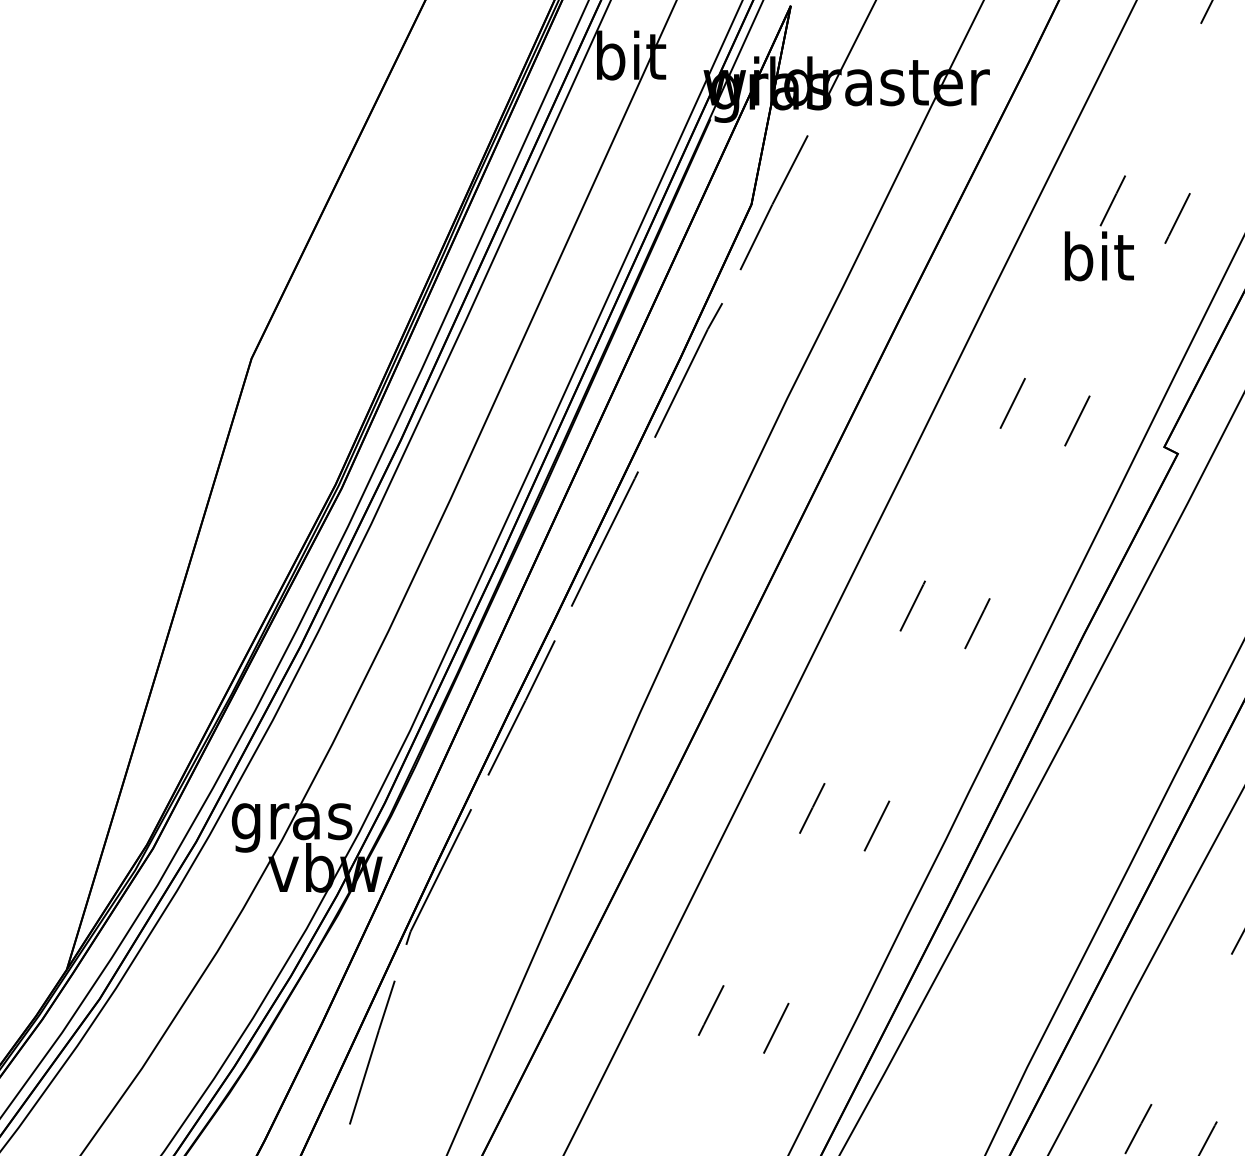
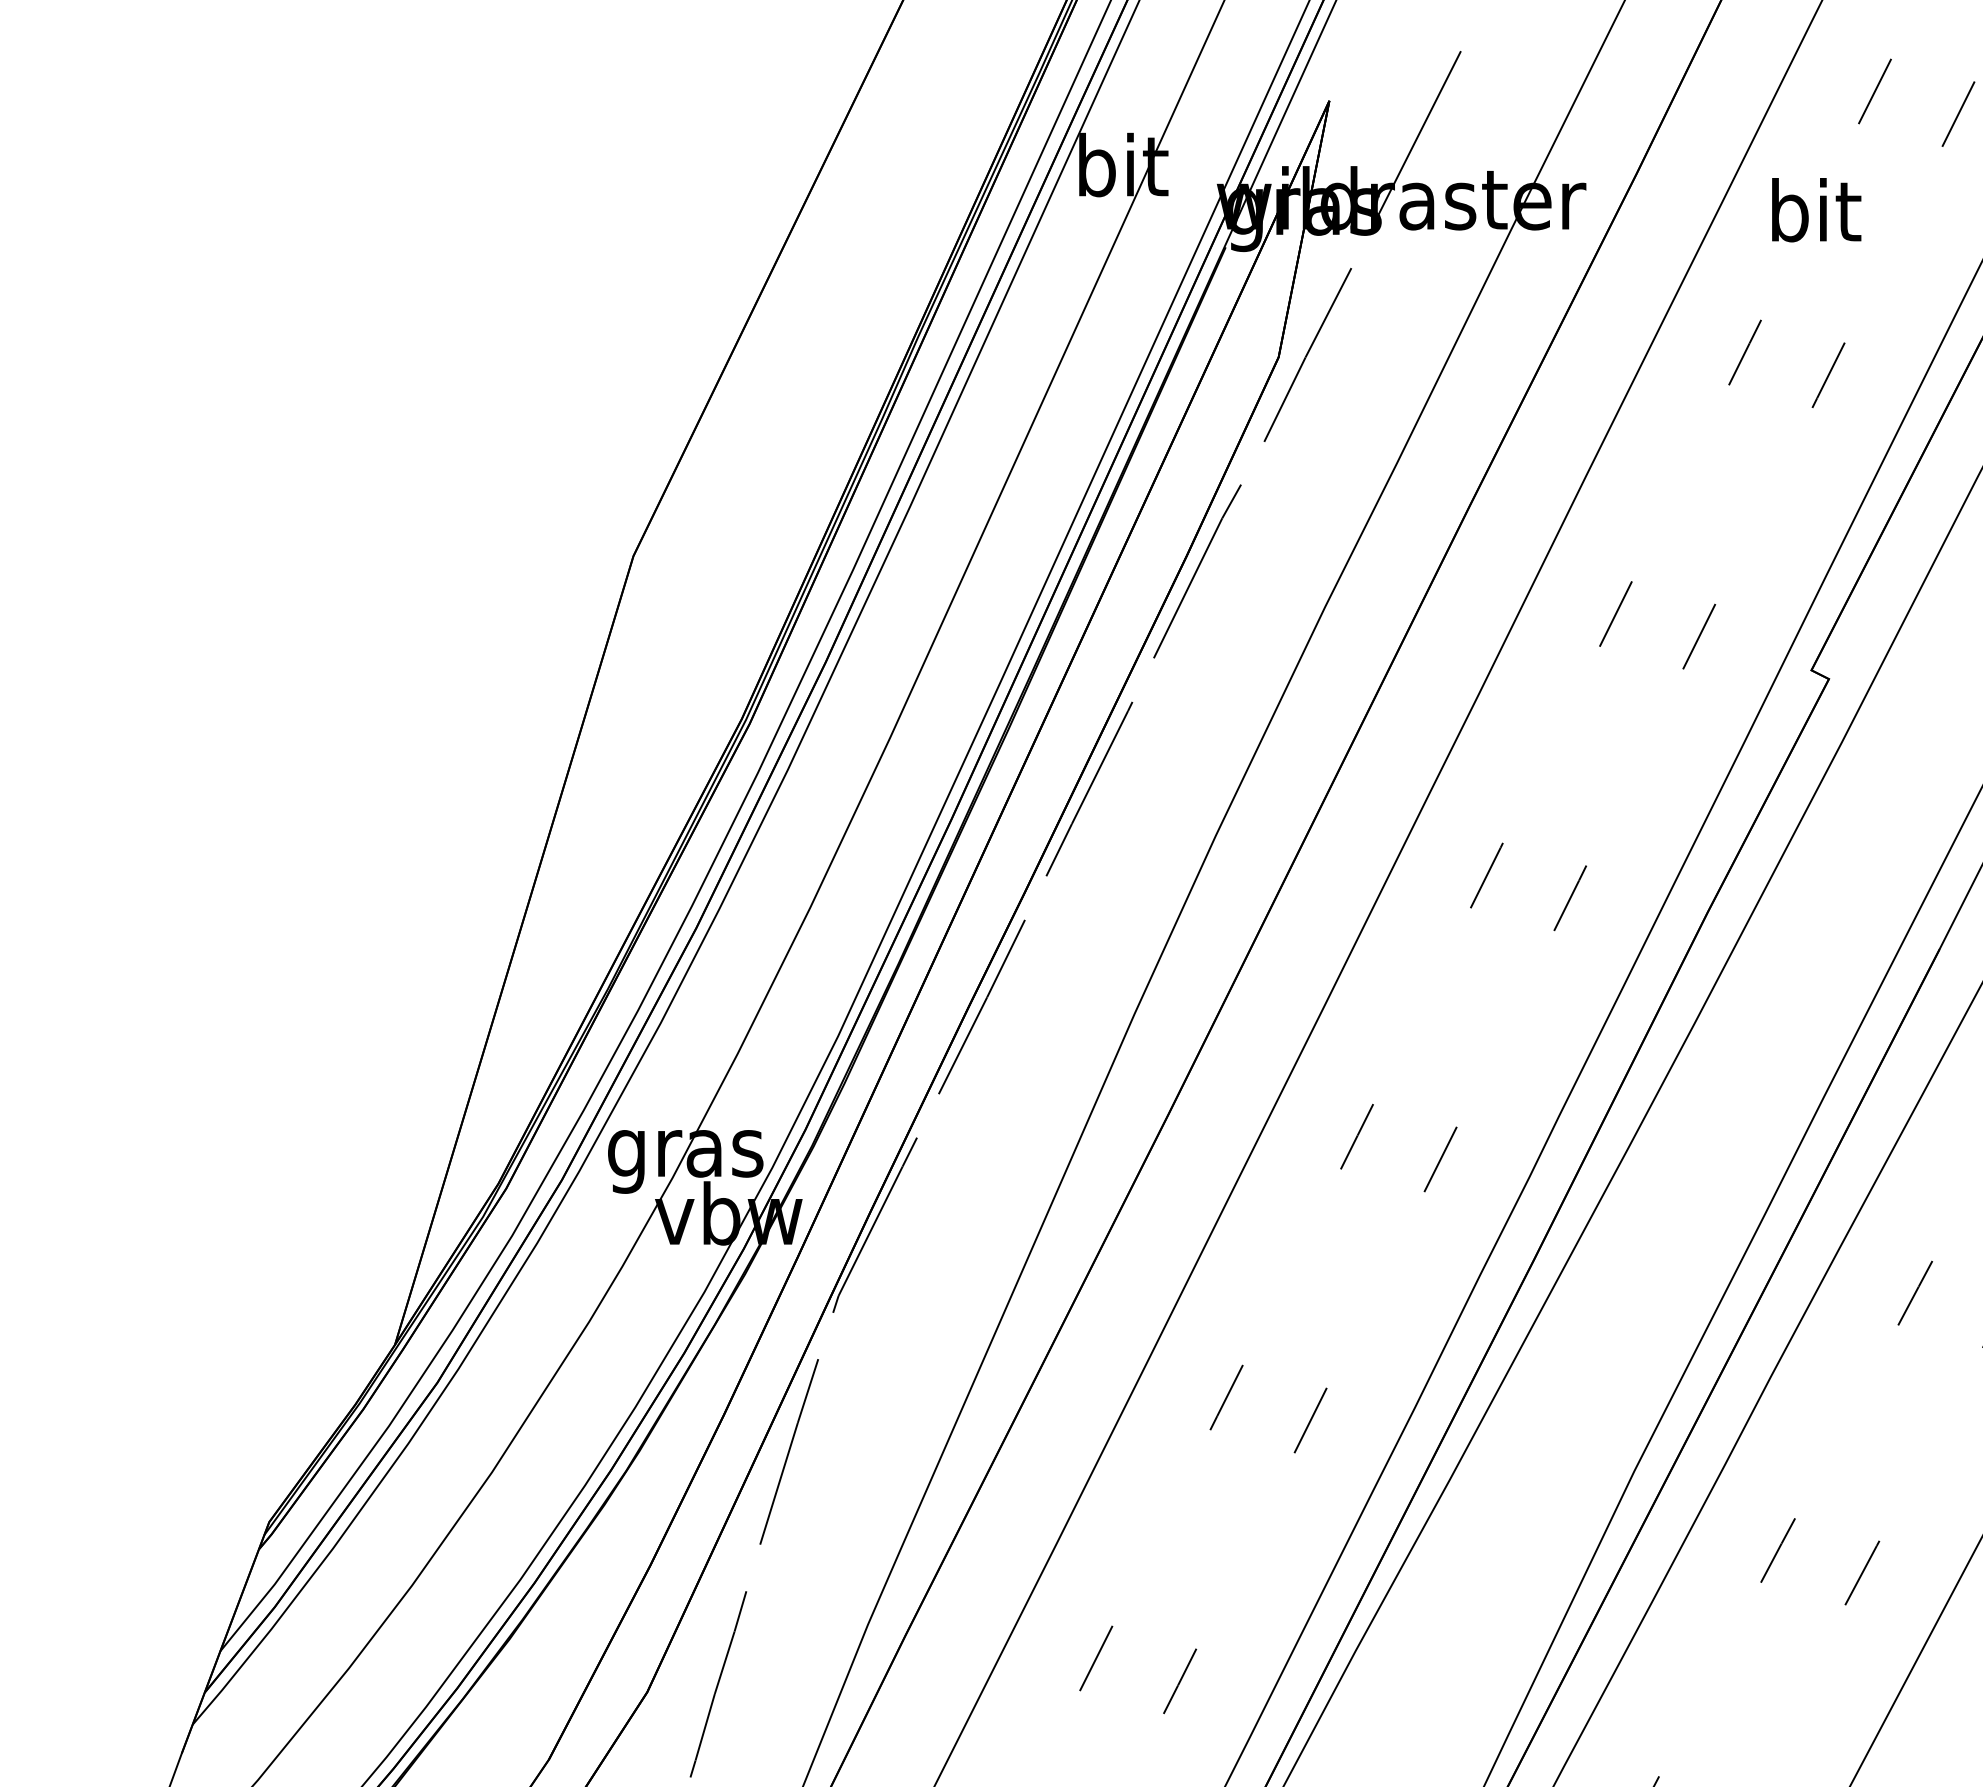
text: (1099, 256) -> (1816, 210), moved

